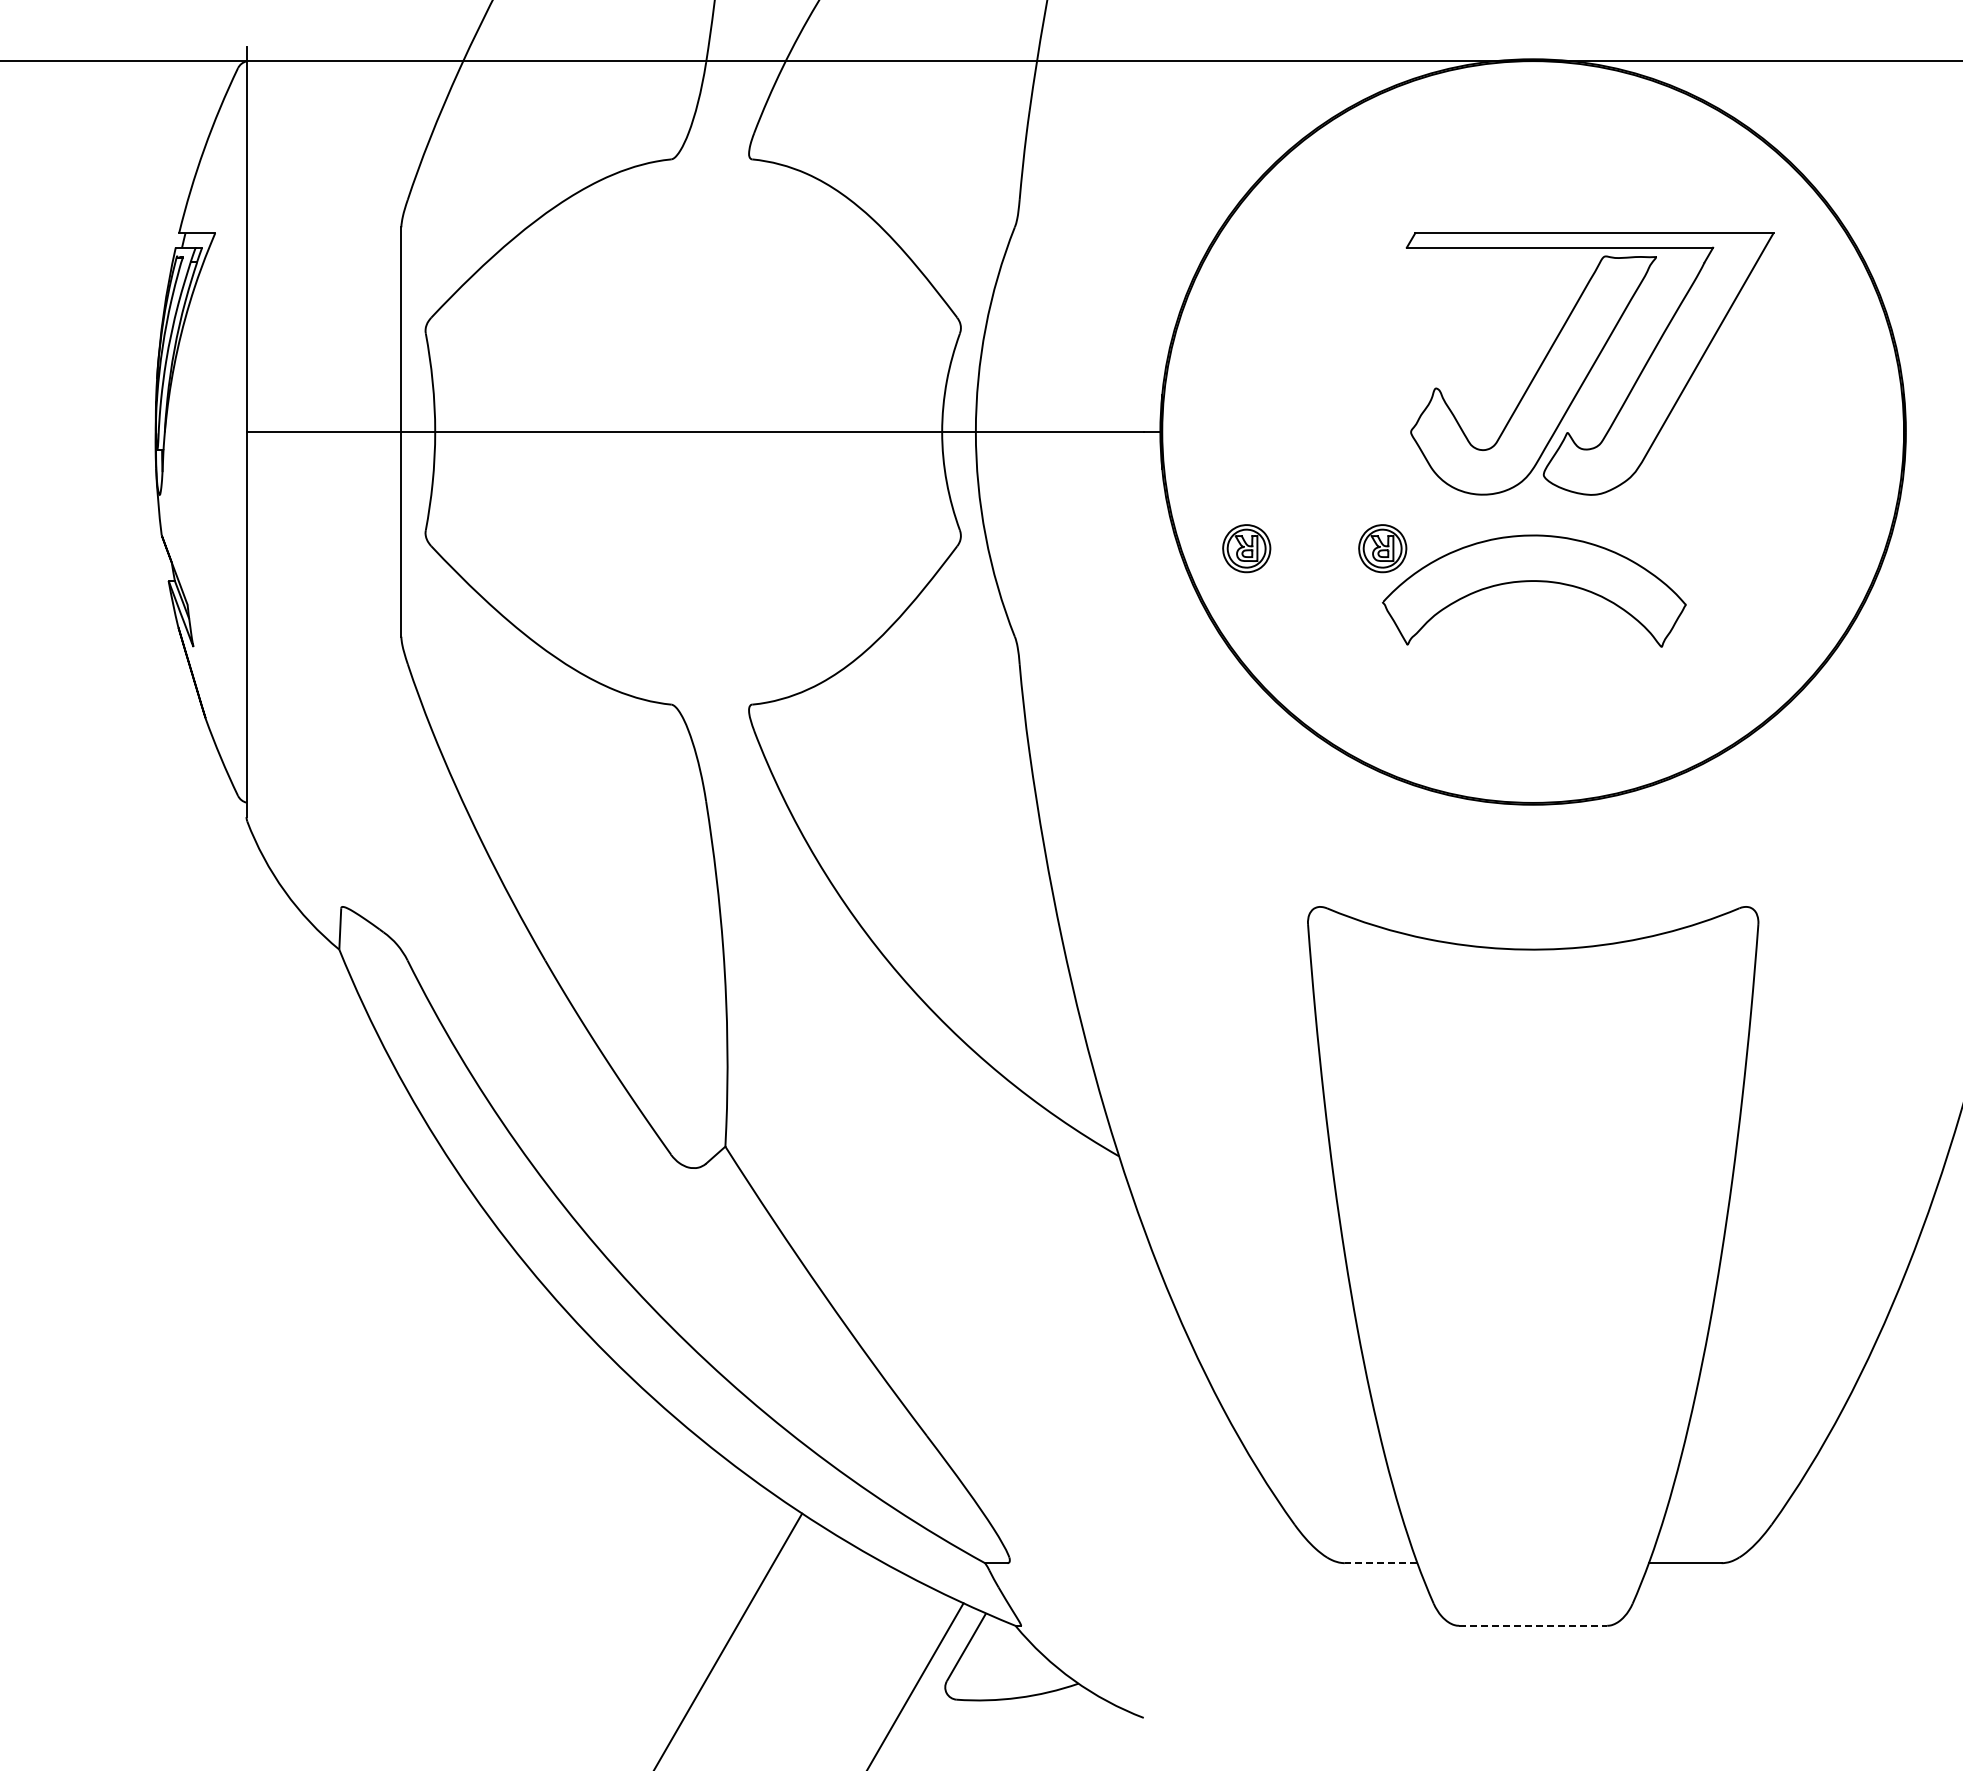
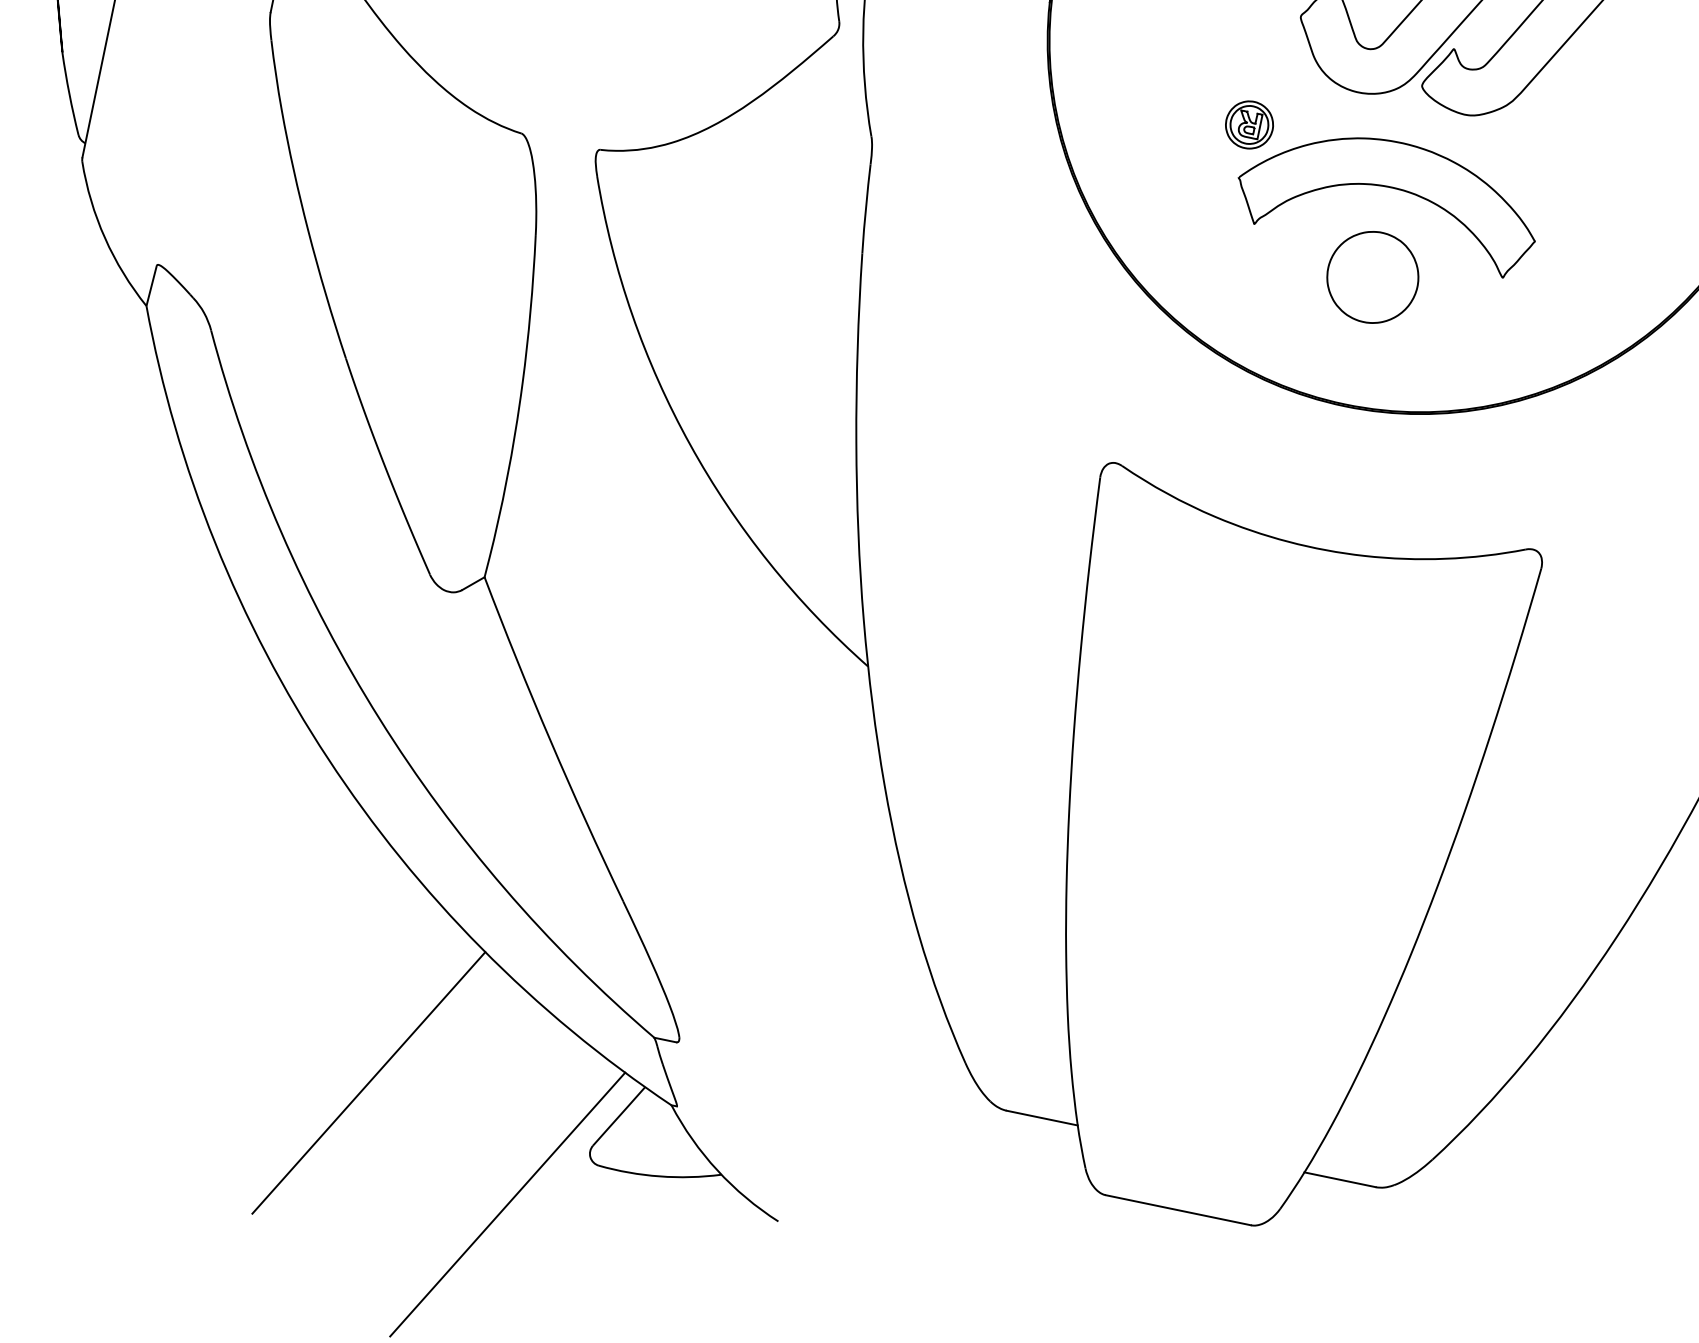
part: (1246, 548) -> (1116, 97), removed
part: (1534, 672) -> (1373, 277), added
line: (1380, 1563) -> (1041, 1118), dashed -> solid
line: (1533, 1625) -> (1178, 1210), dashed -> solid

